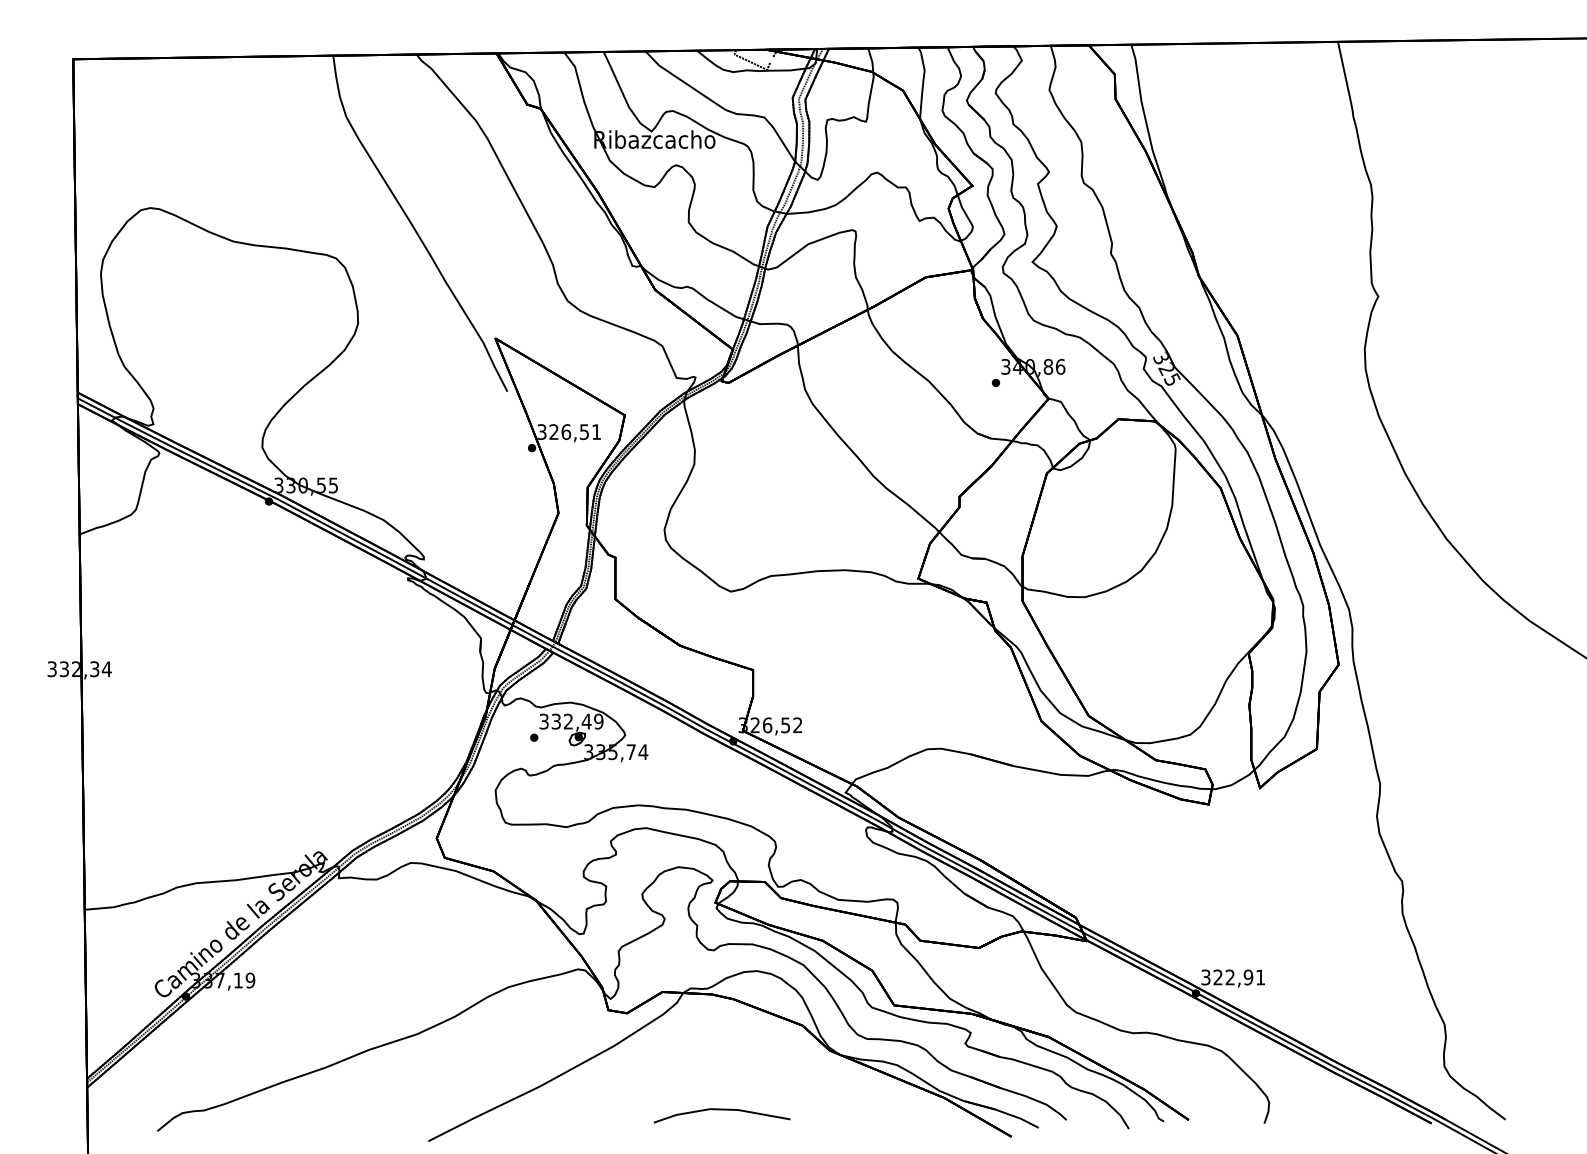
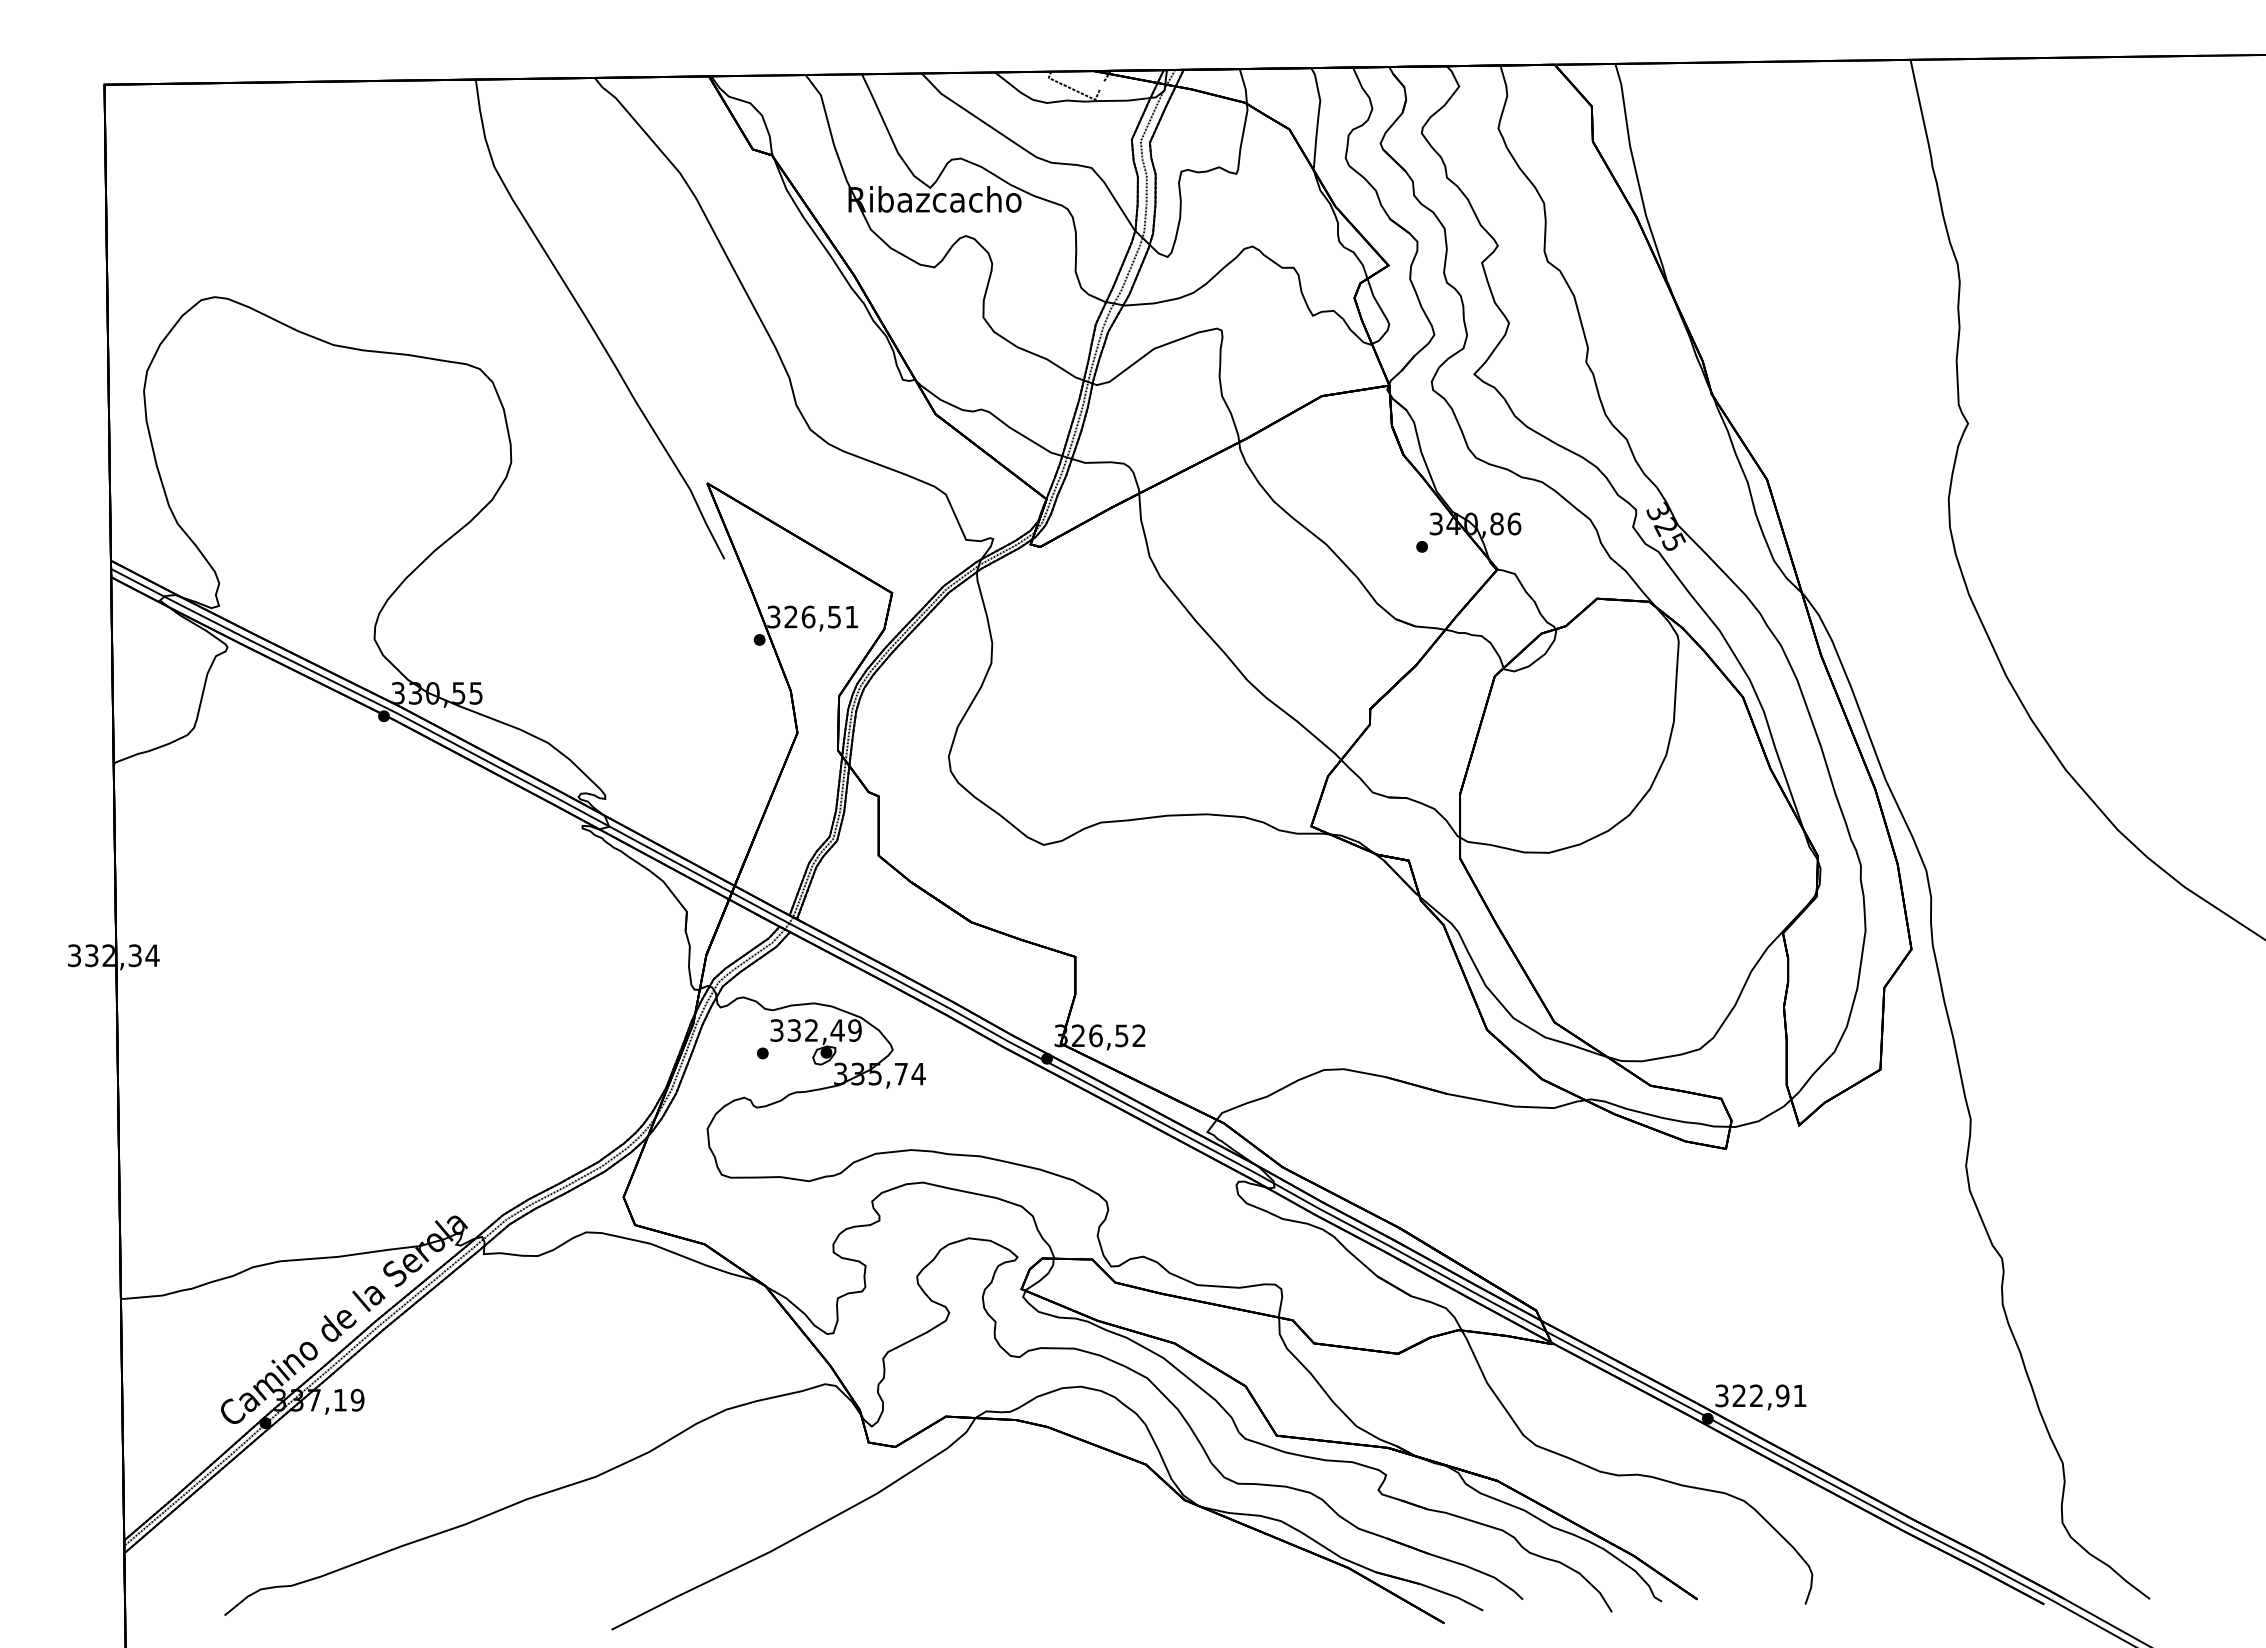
line: (721, 1110) -> (1030, 1585), removed

